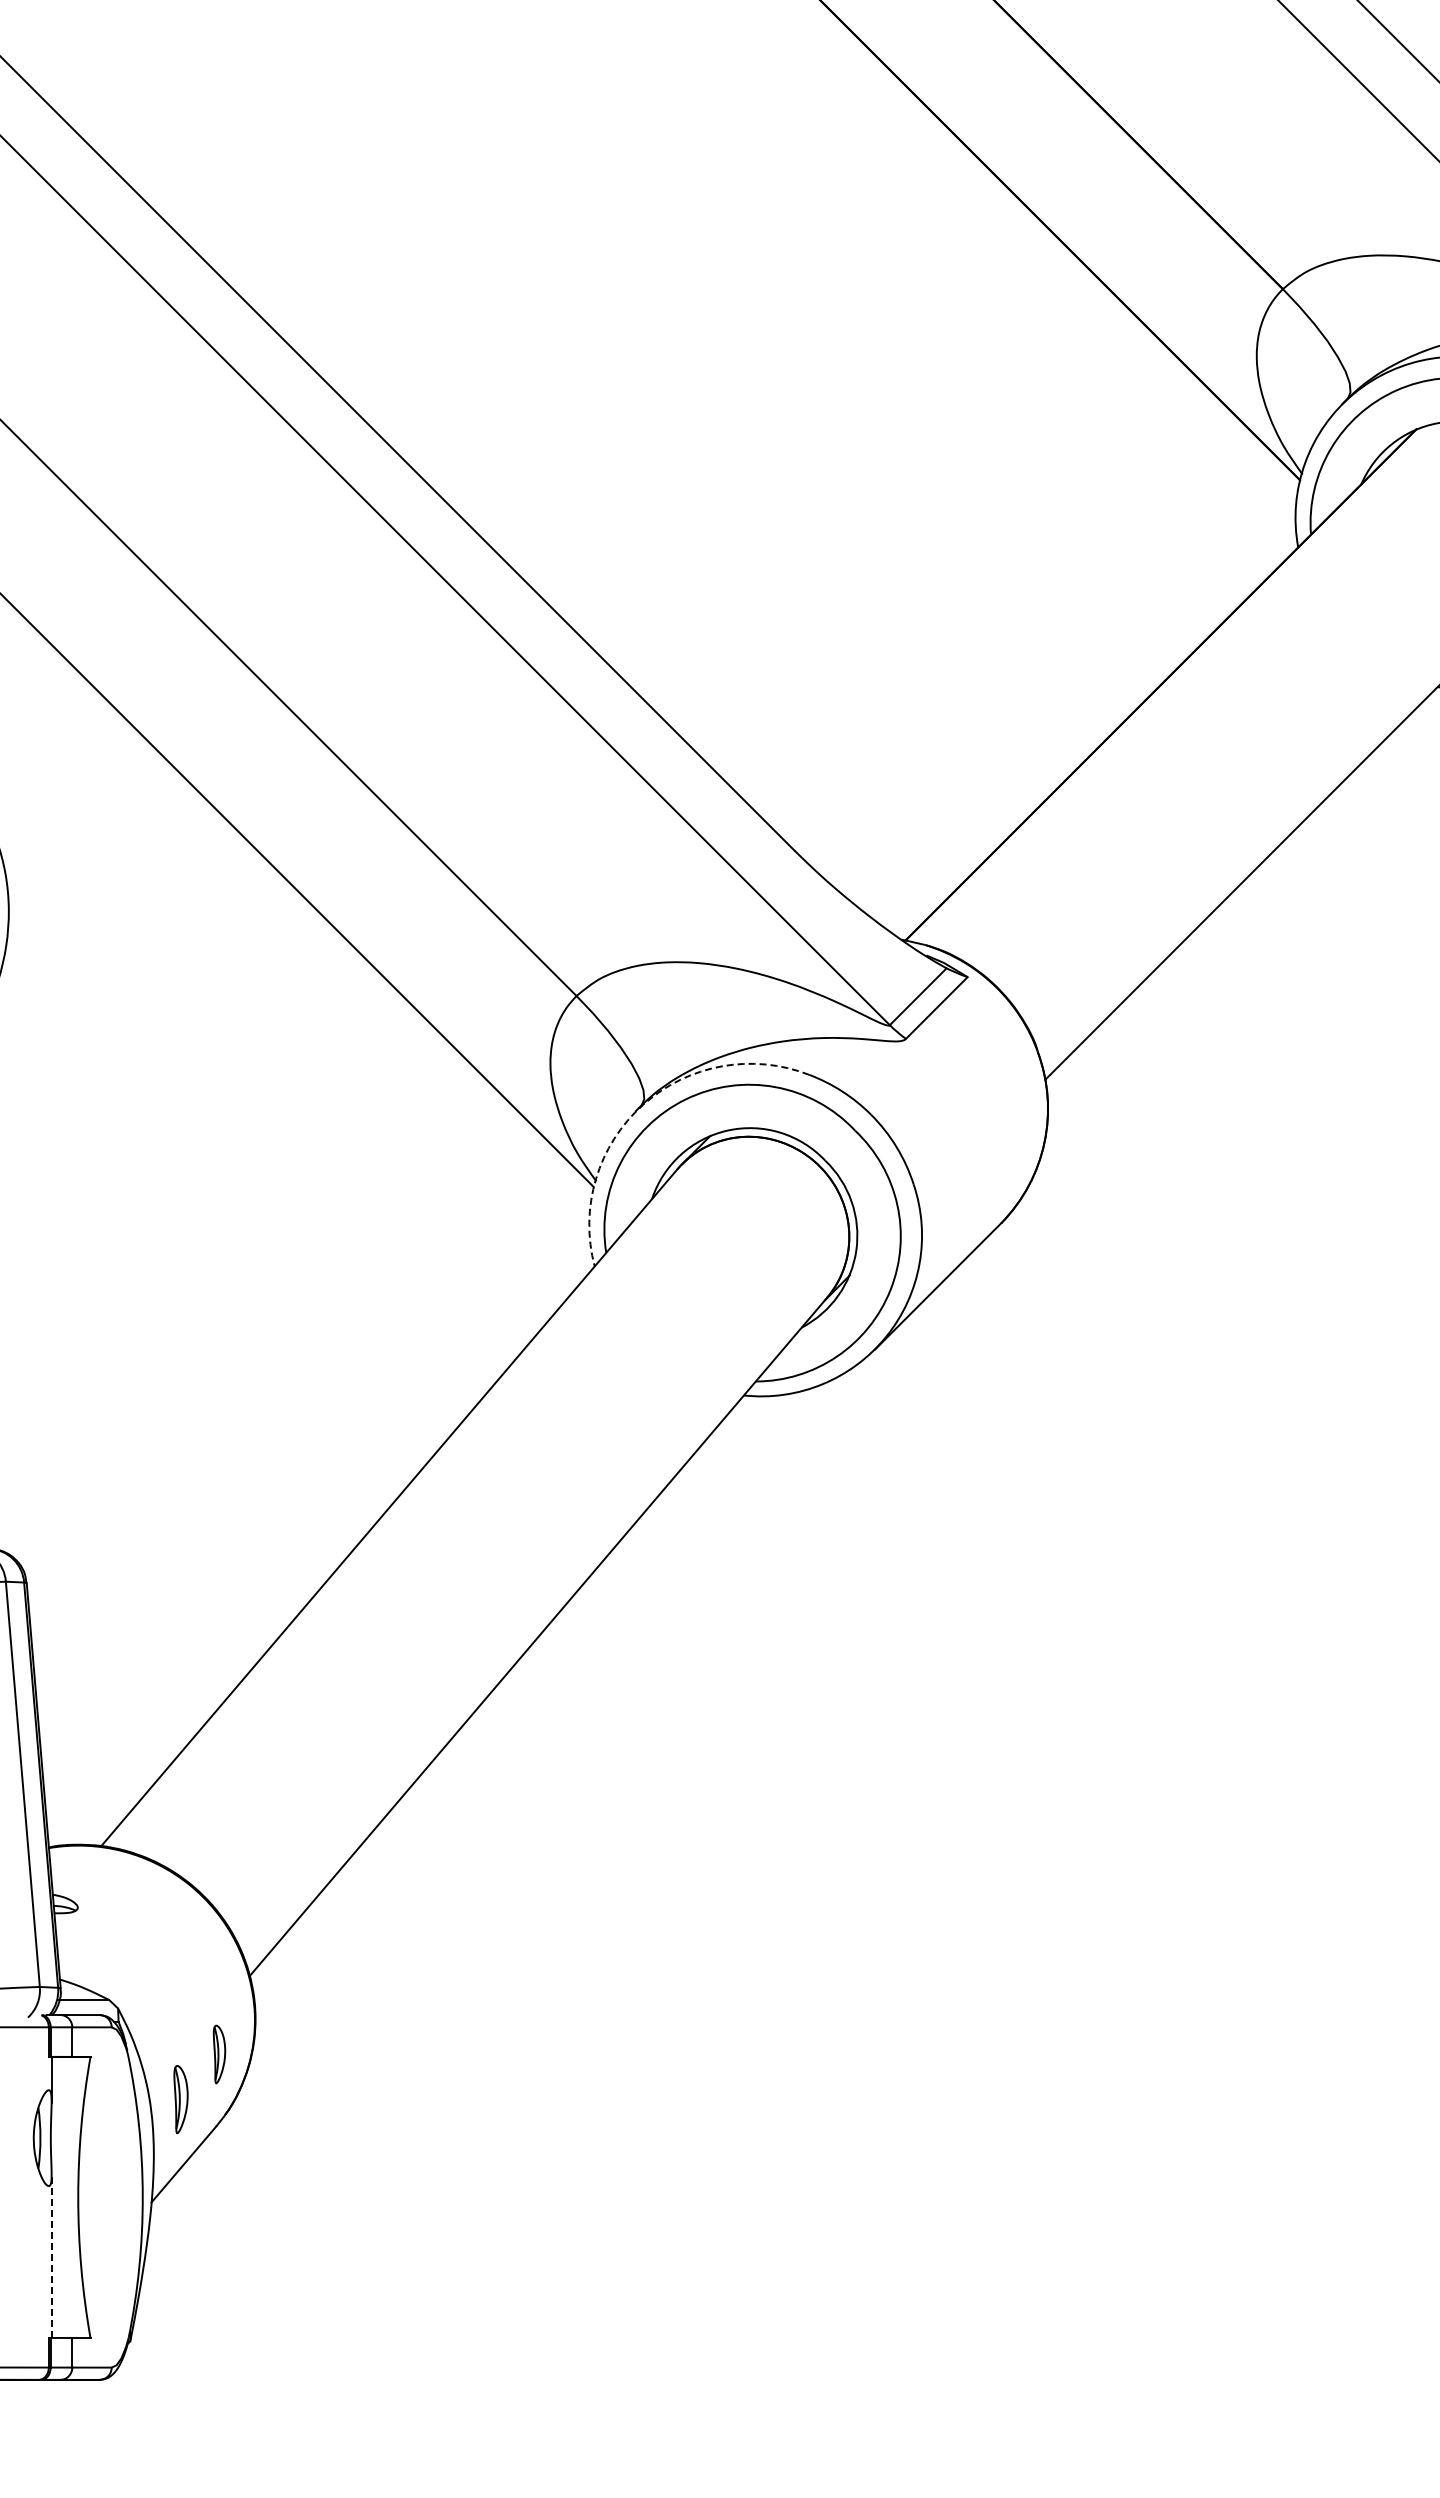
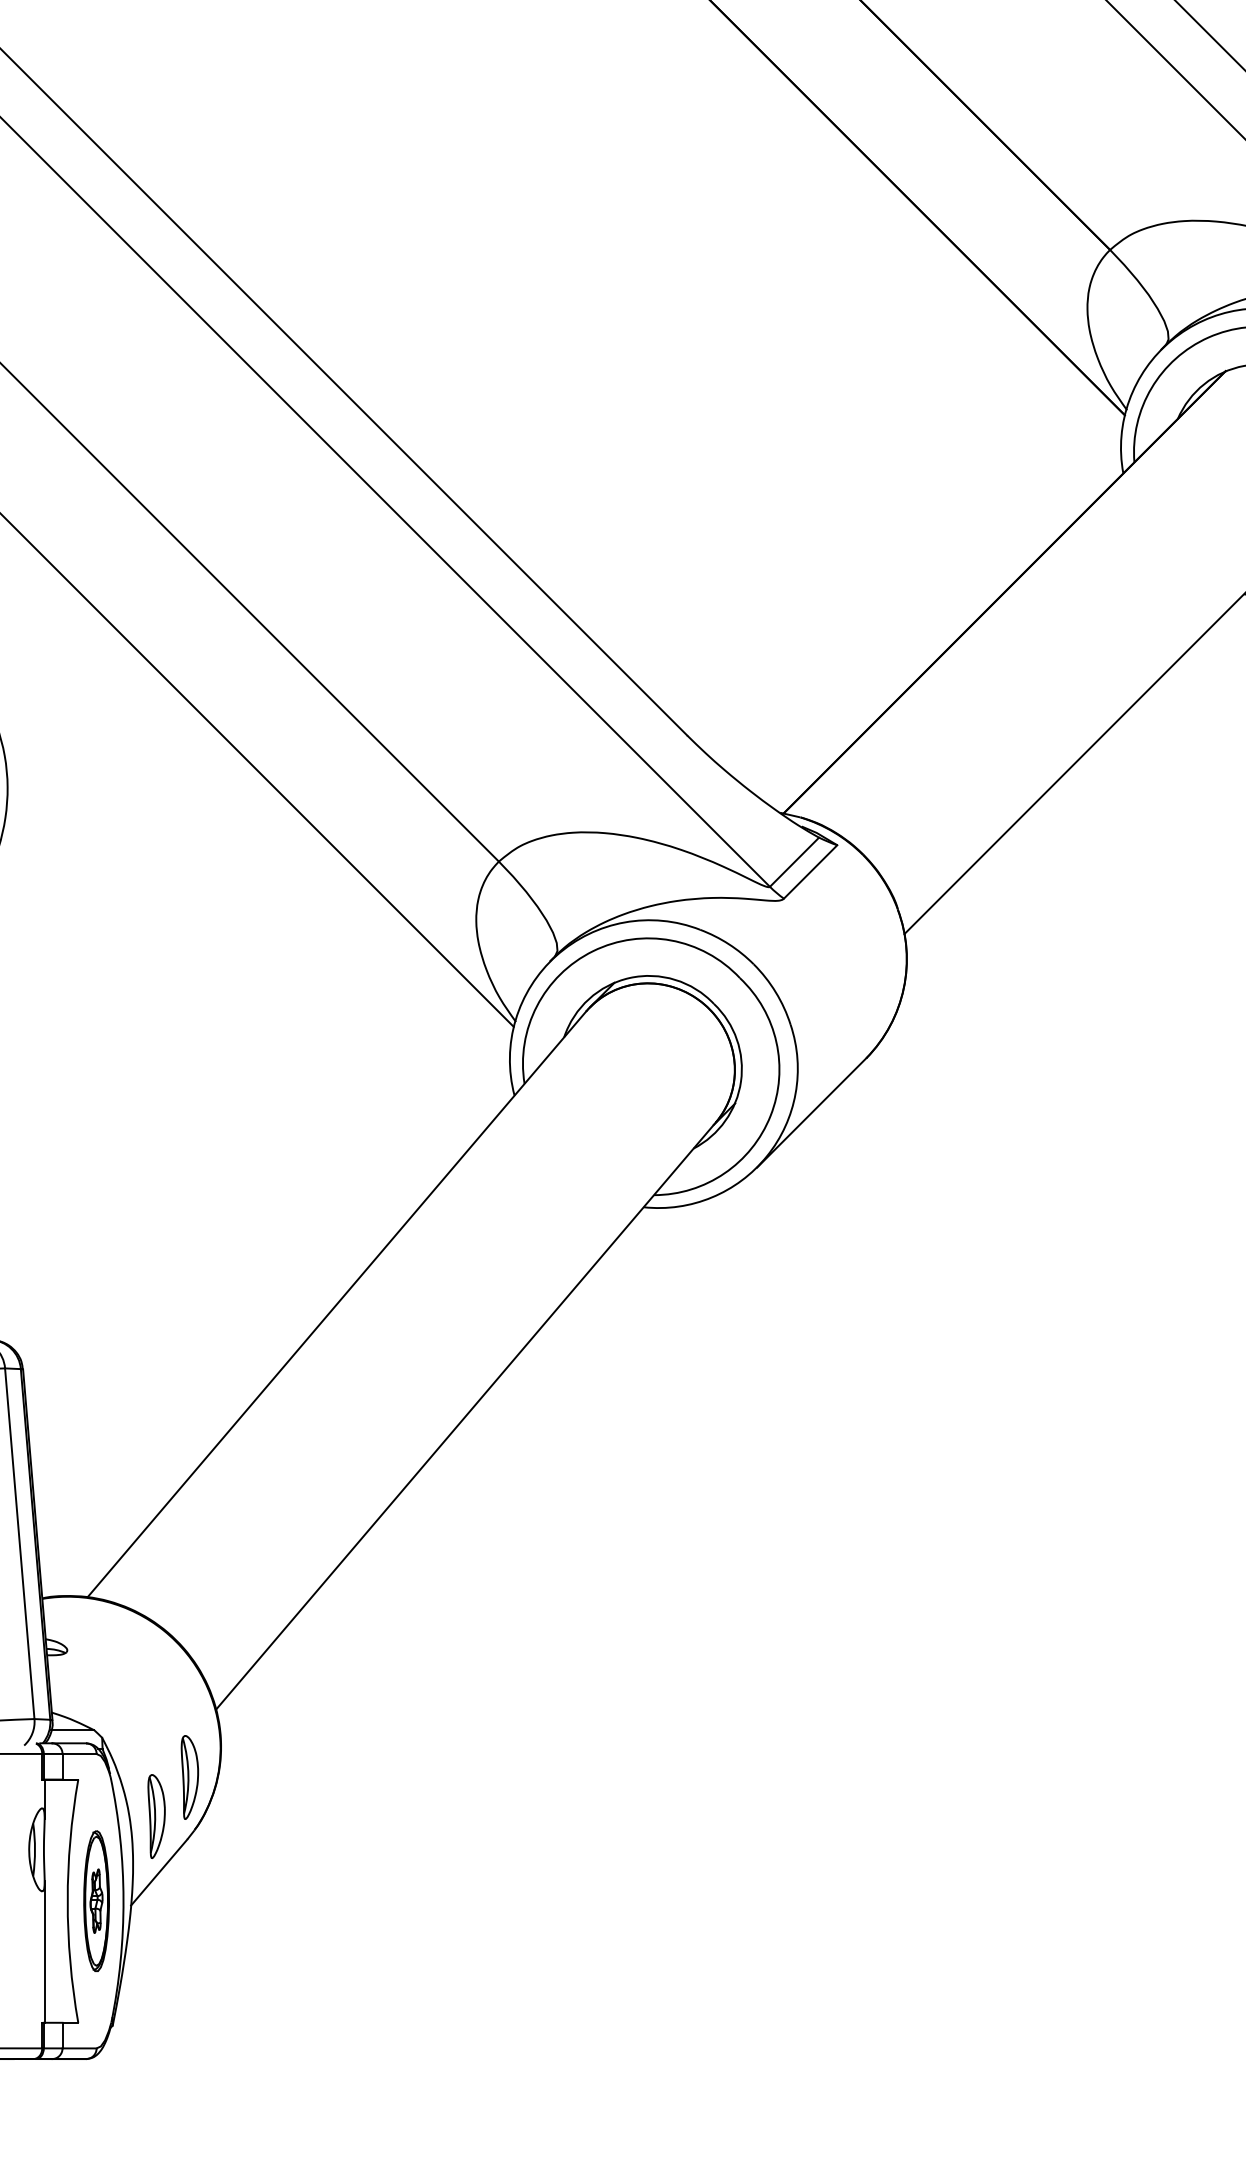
arc: (643, 1104) -> (556, 955), dashed -> solid
part: (219, 2054) -> (189, 1777), size x1.67
part: (180, 2099) -> (156, 1816), size x1.43
part: (111, 2197) -> (96, 1901), added
line: (51, 2255) -> (44, 1951), dashed -> solid

